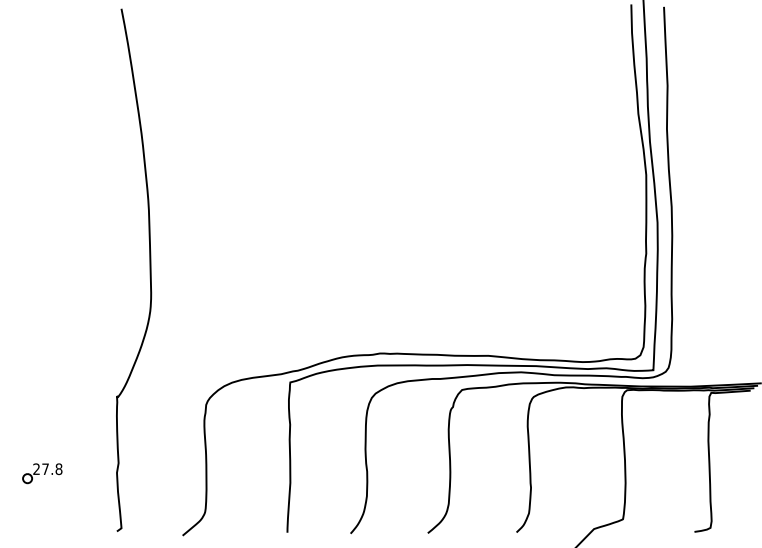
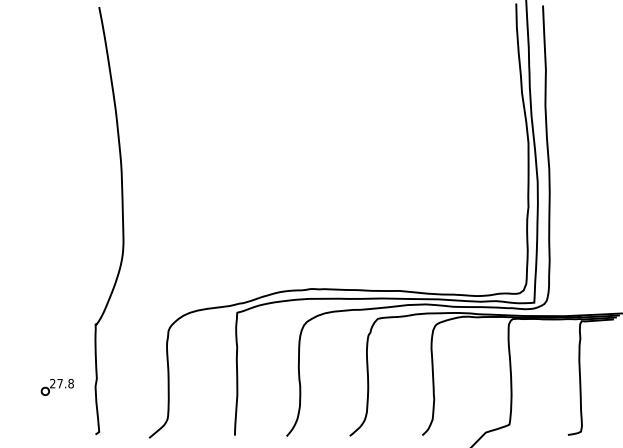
part: (41, 473) -> (56, 387), moved

